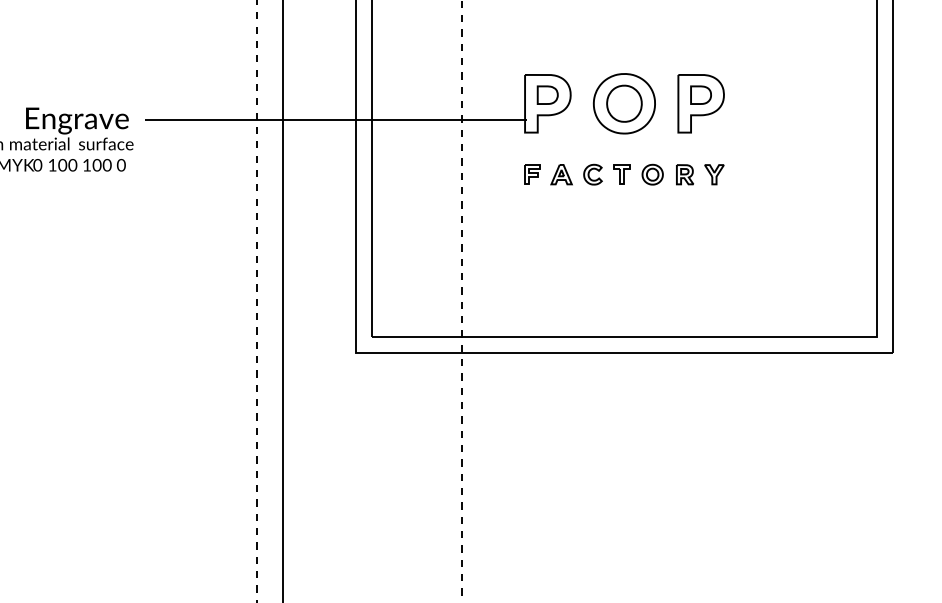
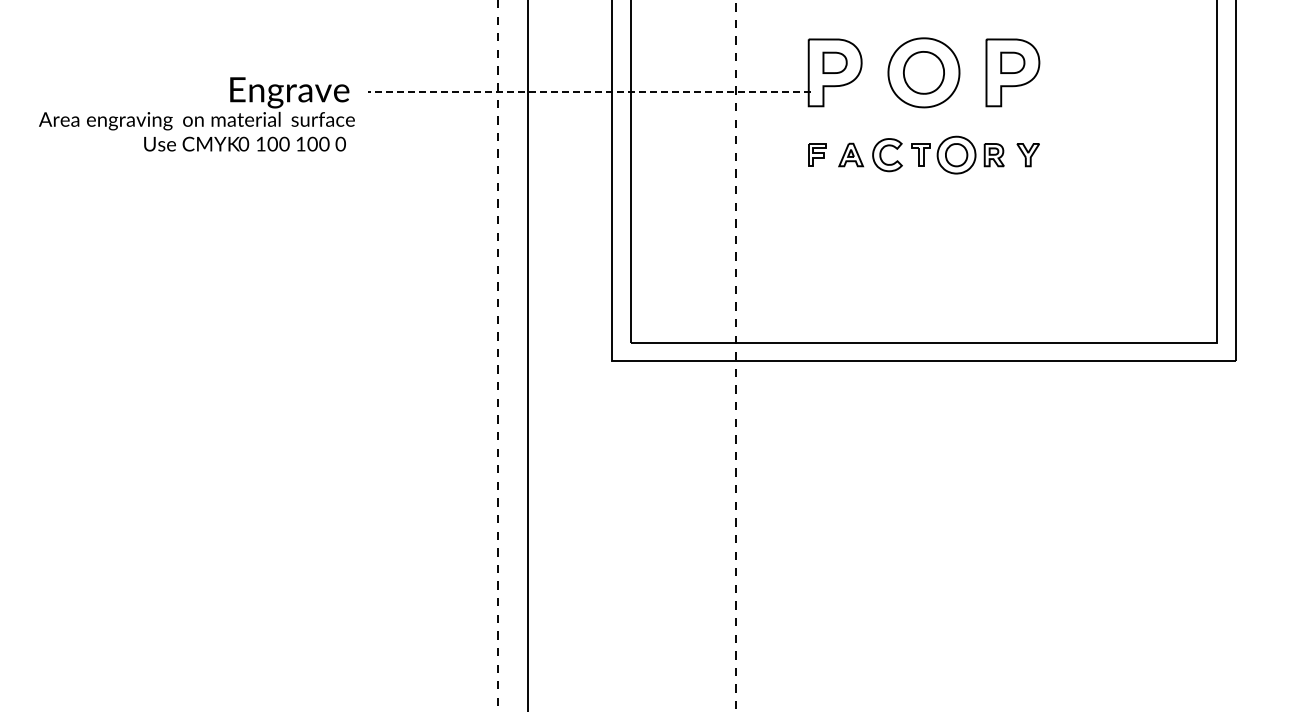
line: (335, 119) -> (589, 91), solid -> dashed
part: (592, 174) -> (887, 154), size x1.4
part: (652, 174) -> (956, 154), size x1.6

